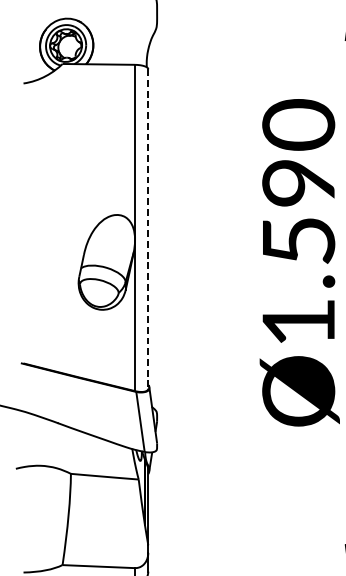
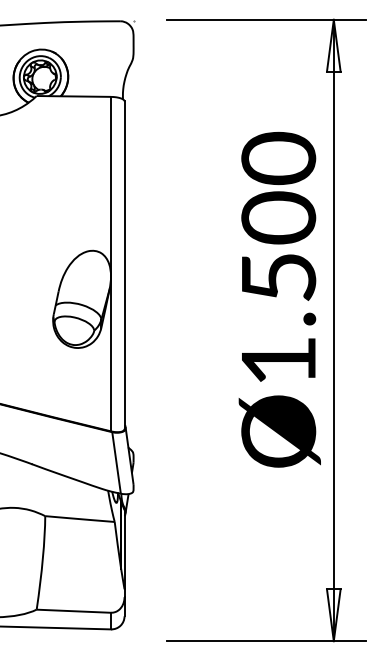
text: (299, 182) -> (279, 217), Ø1.590 -> Ø1.500
line: (148, 229) -> (124, 265), dashed -> solid

